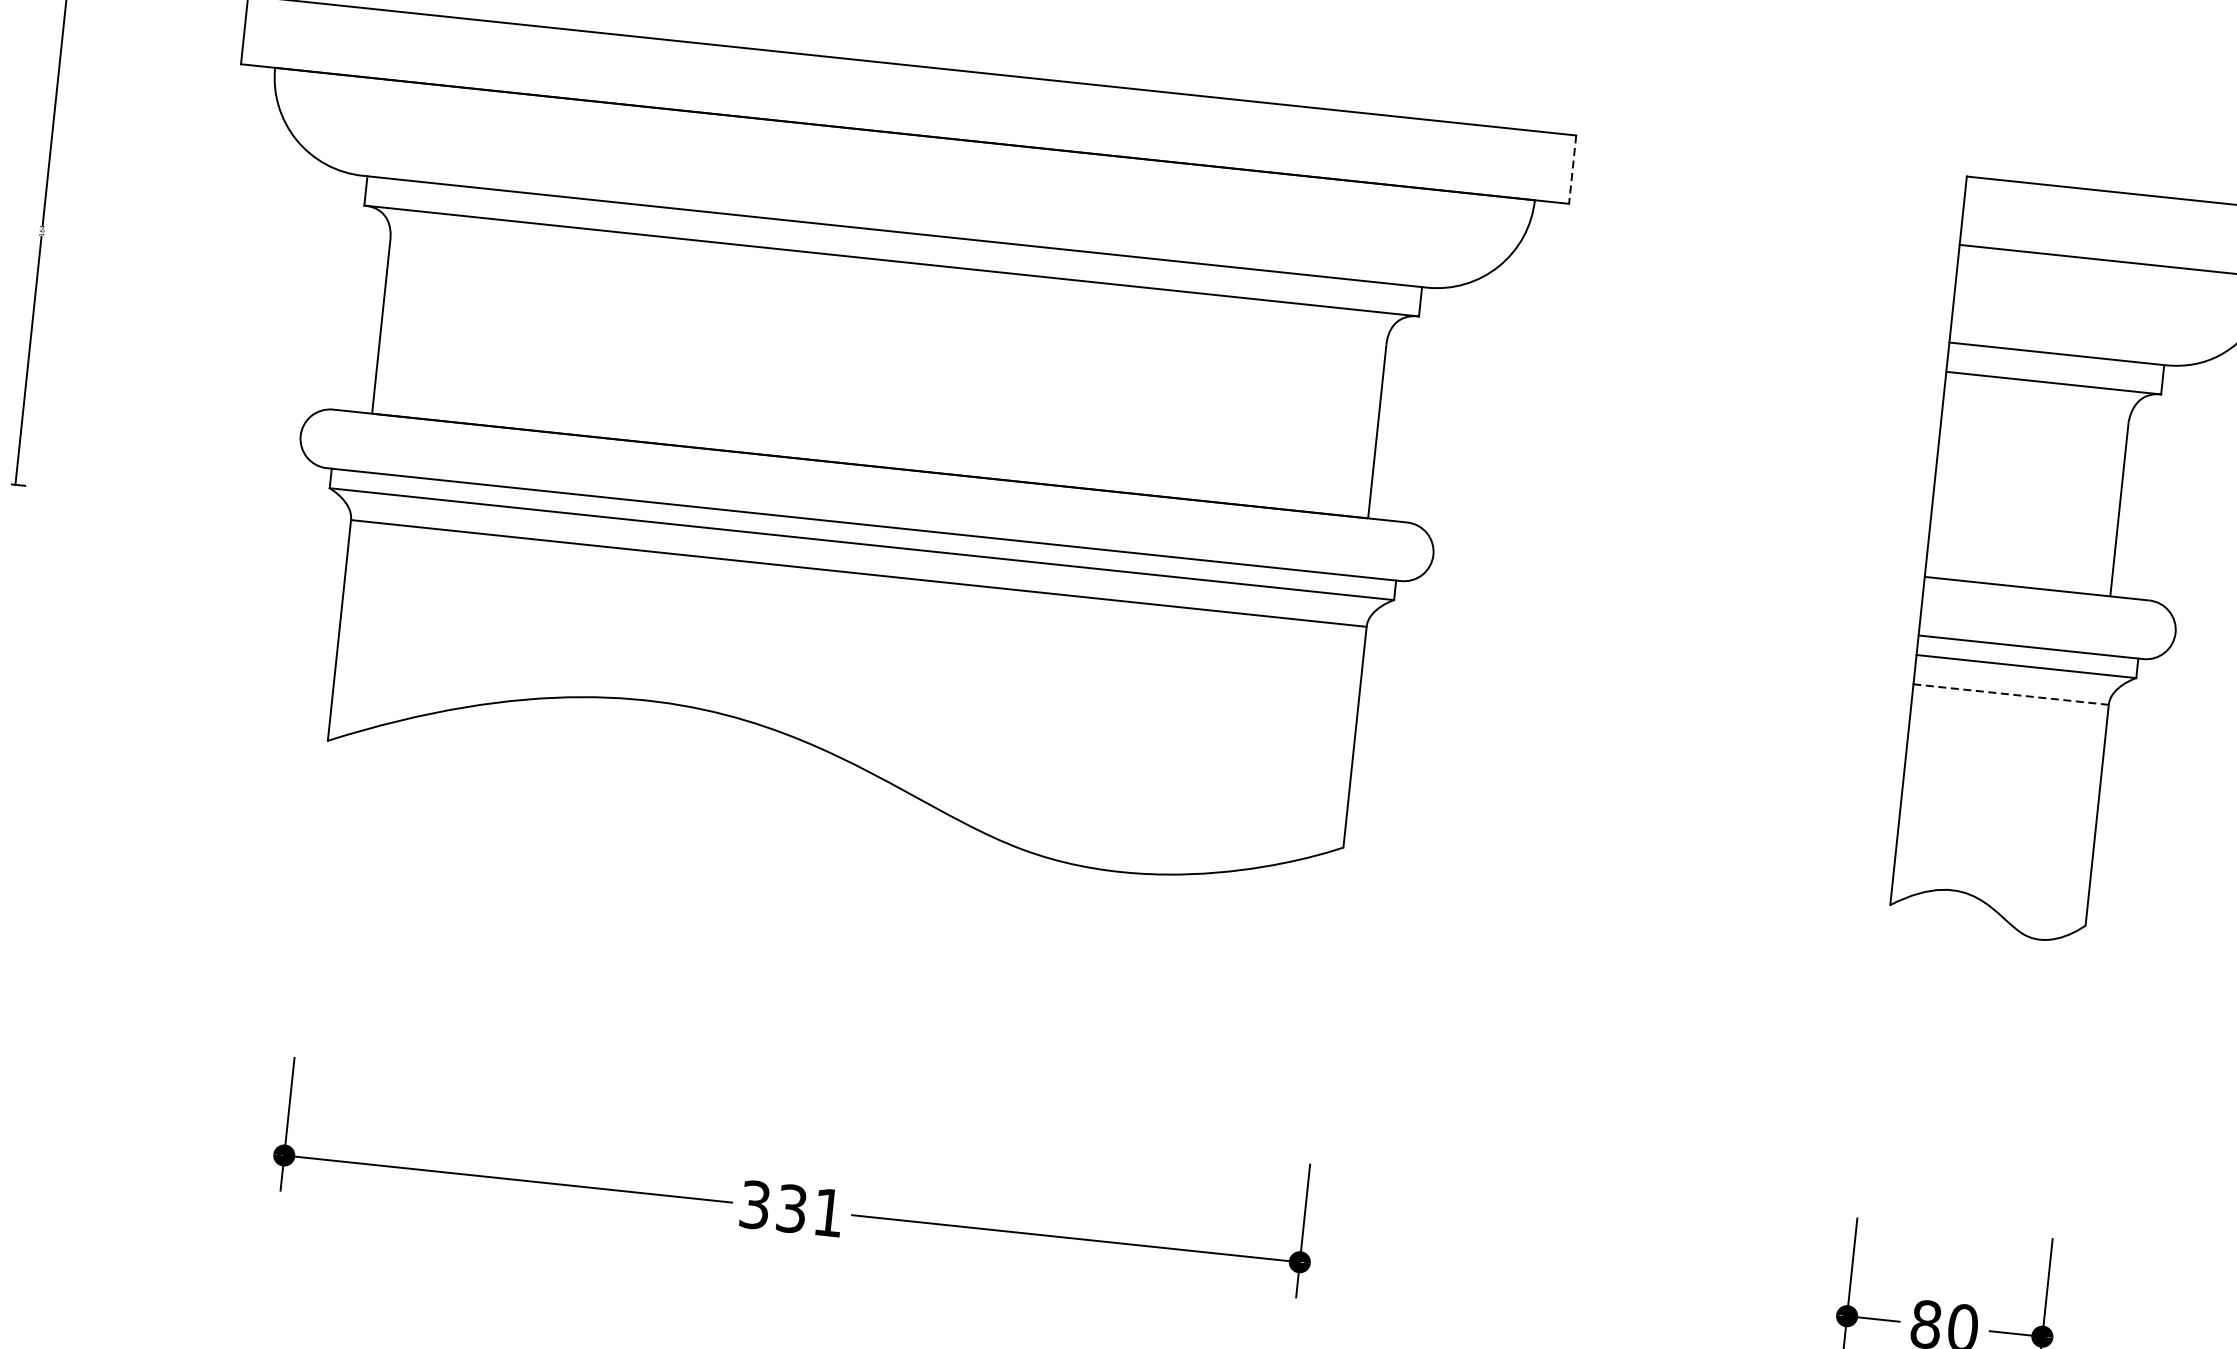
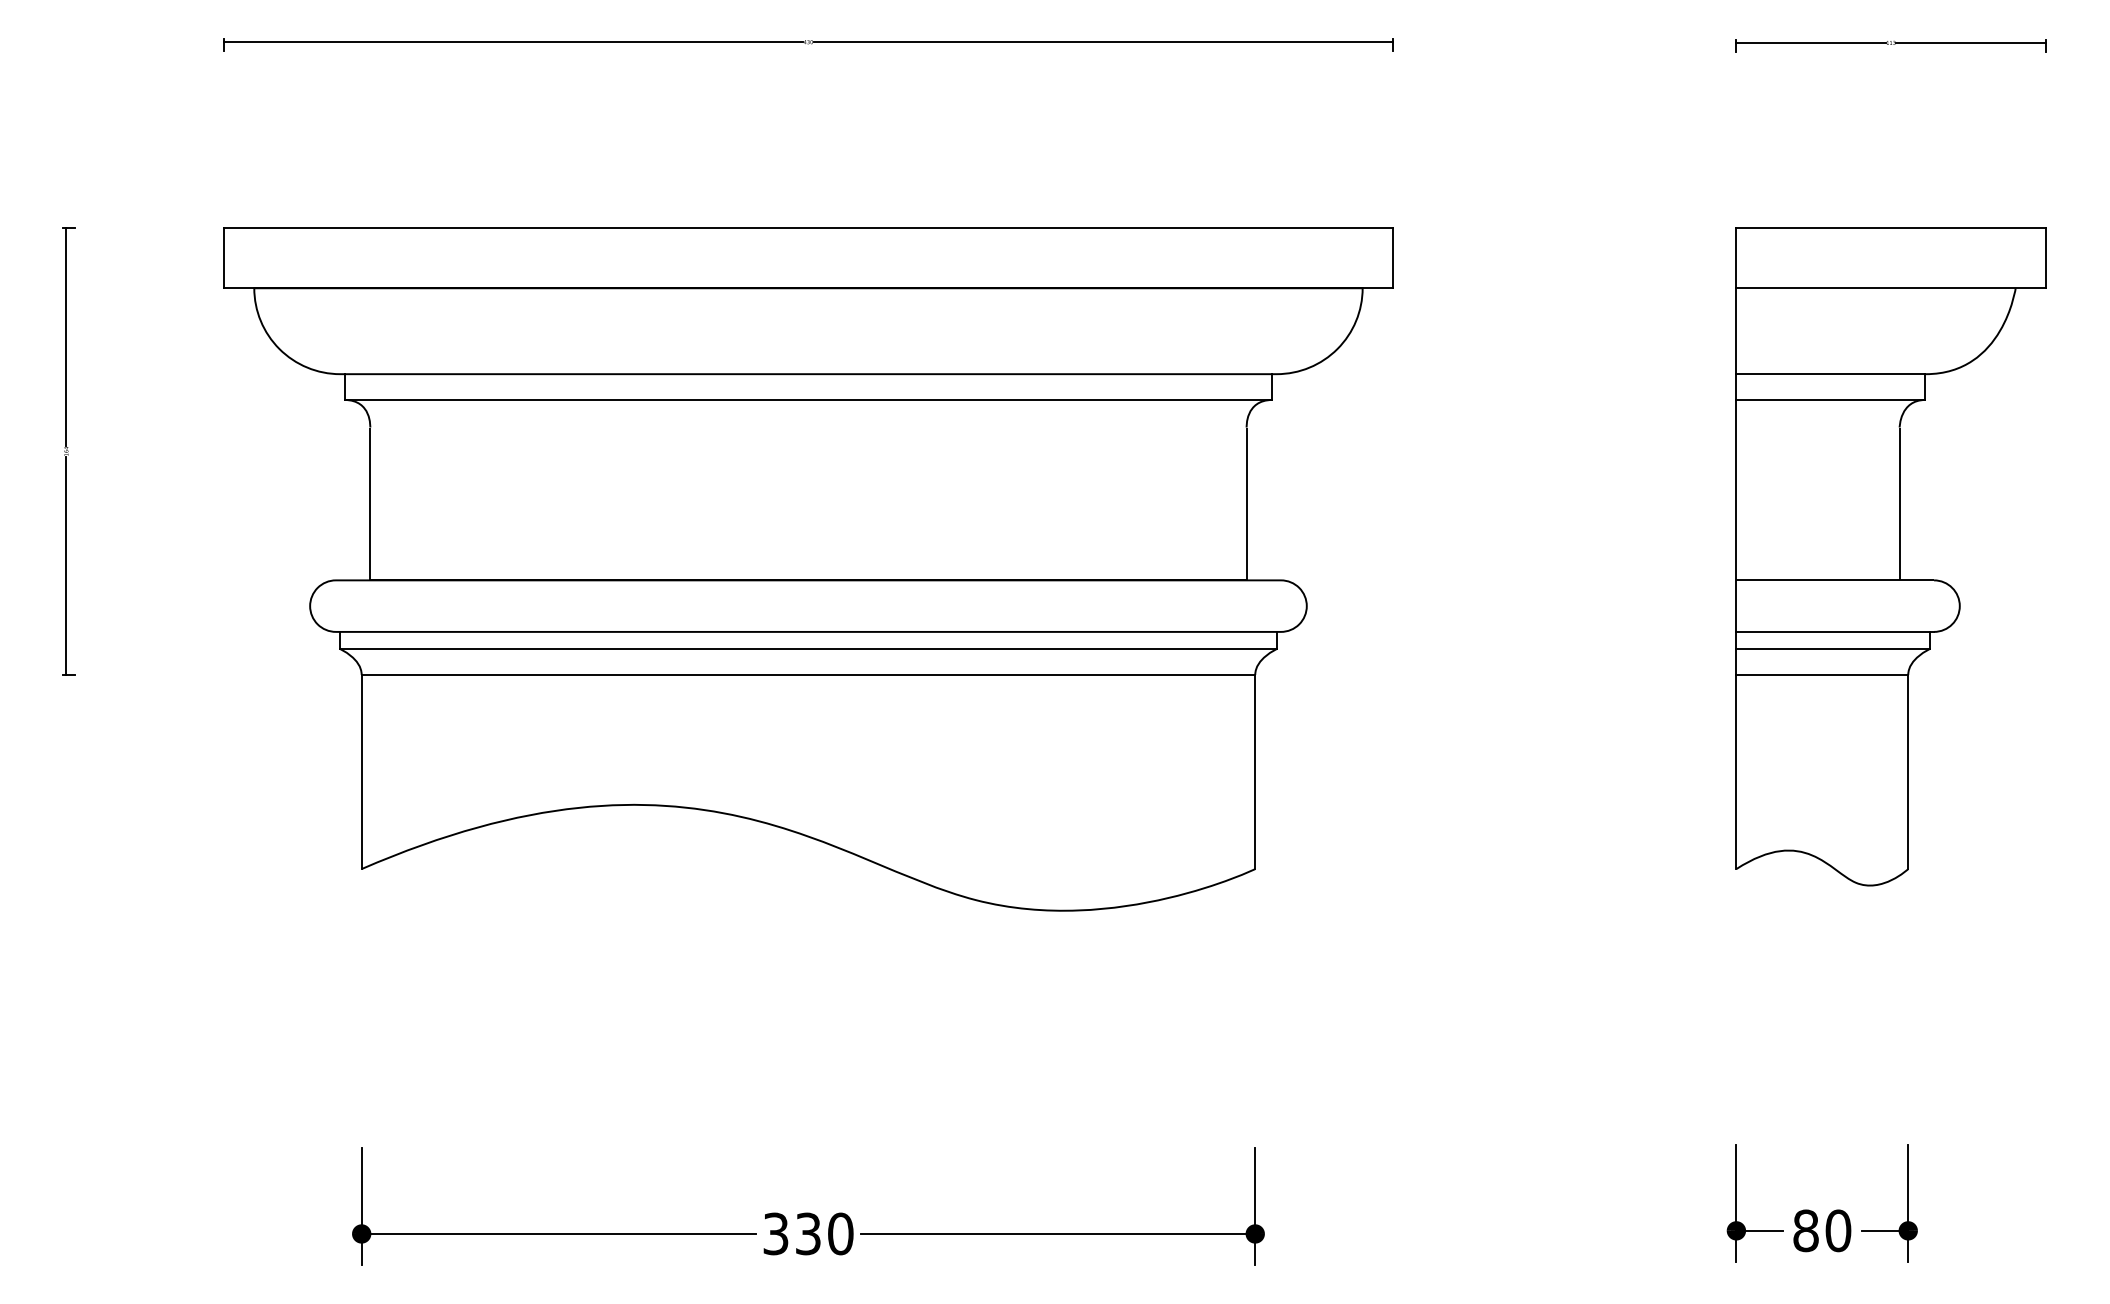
line: (1572, 169) -> (1392, 258), dashed -> solid
line: (2011, 694) -> (1822, 674), dashed -> solid
text: (828, 1212) -> (840, 1233), 331 -> 330

